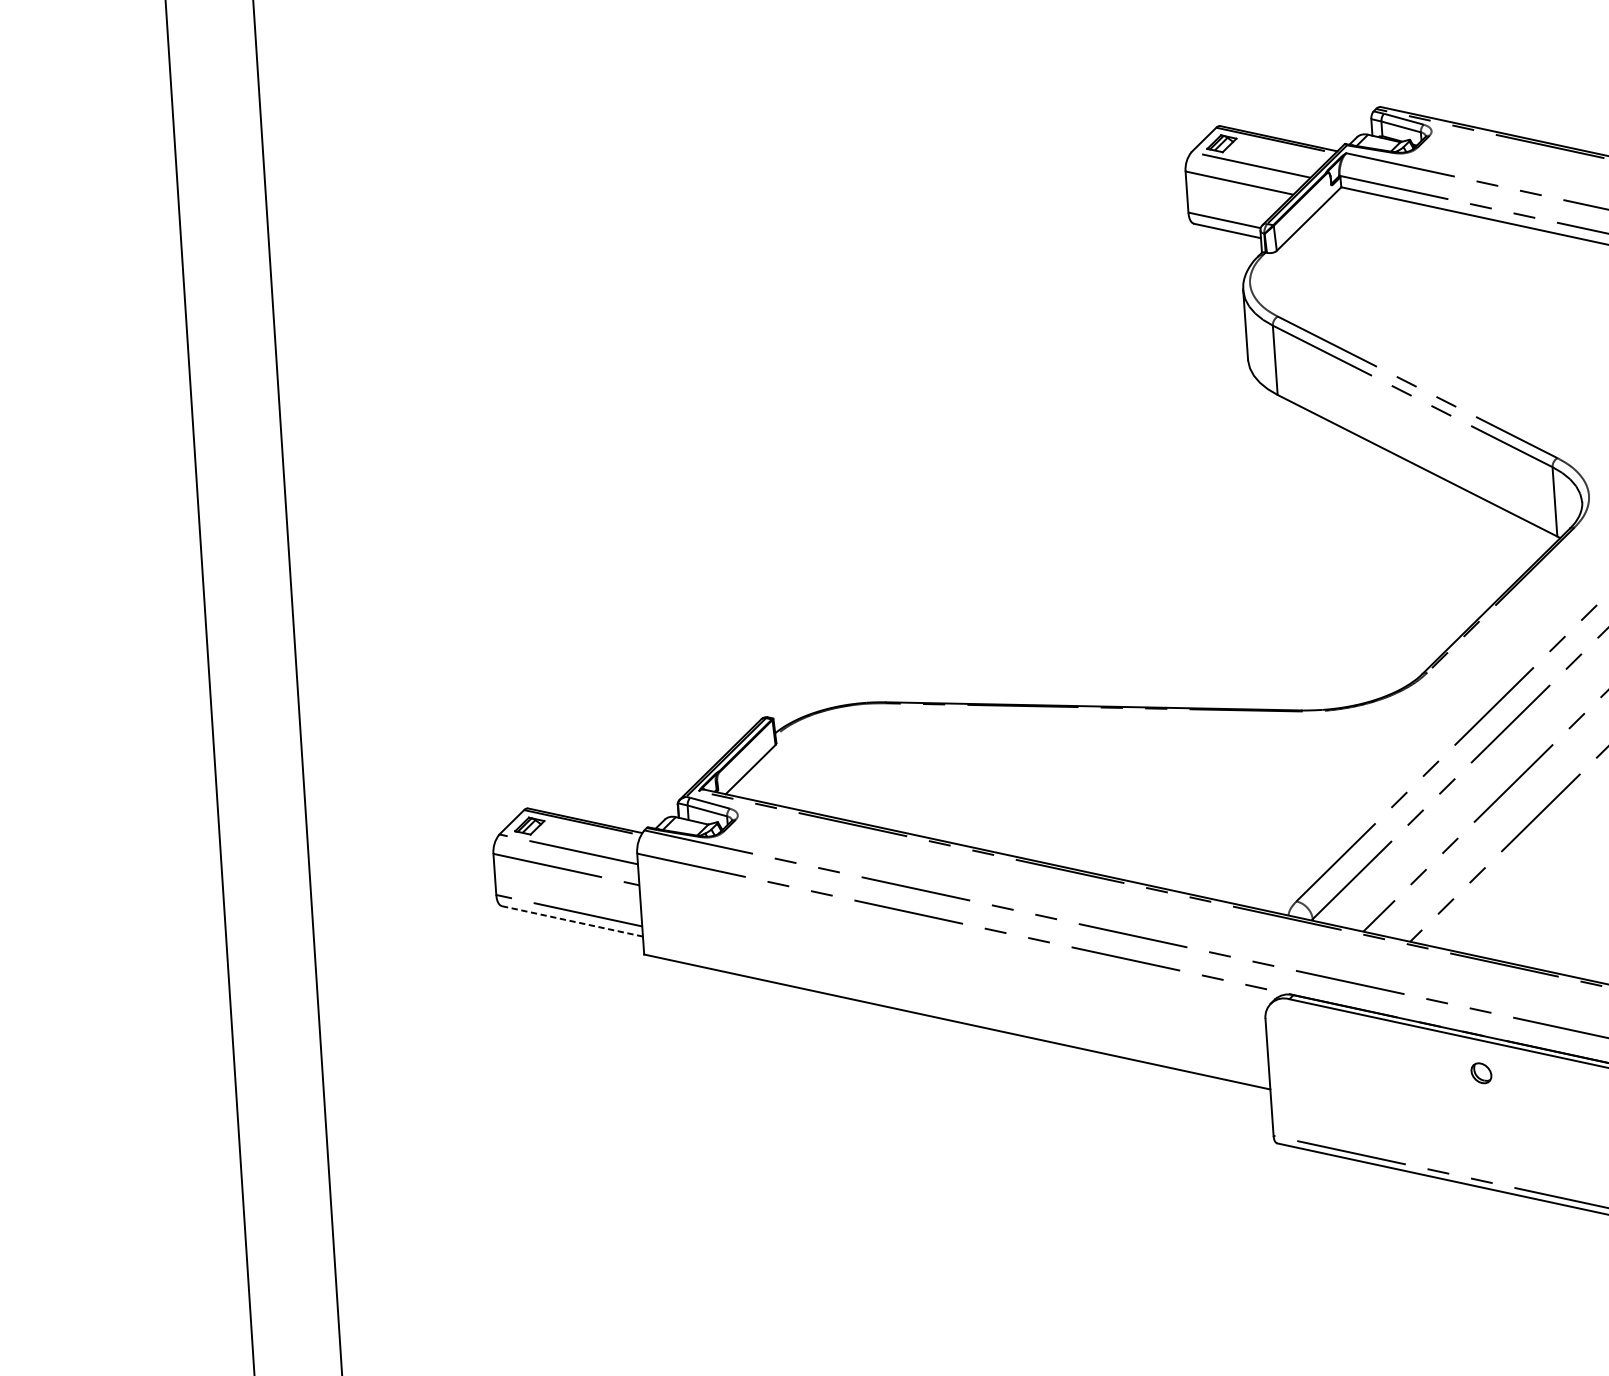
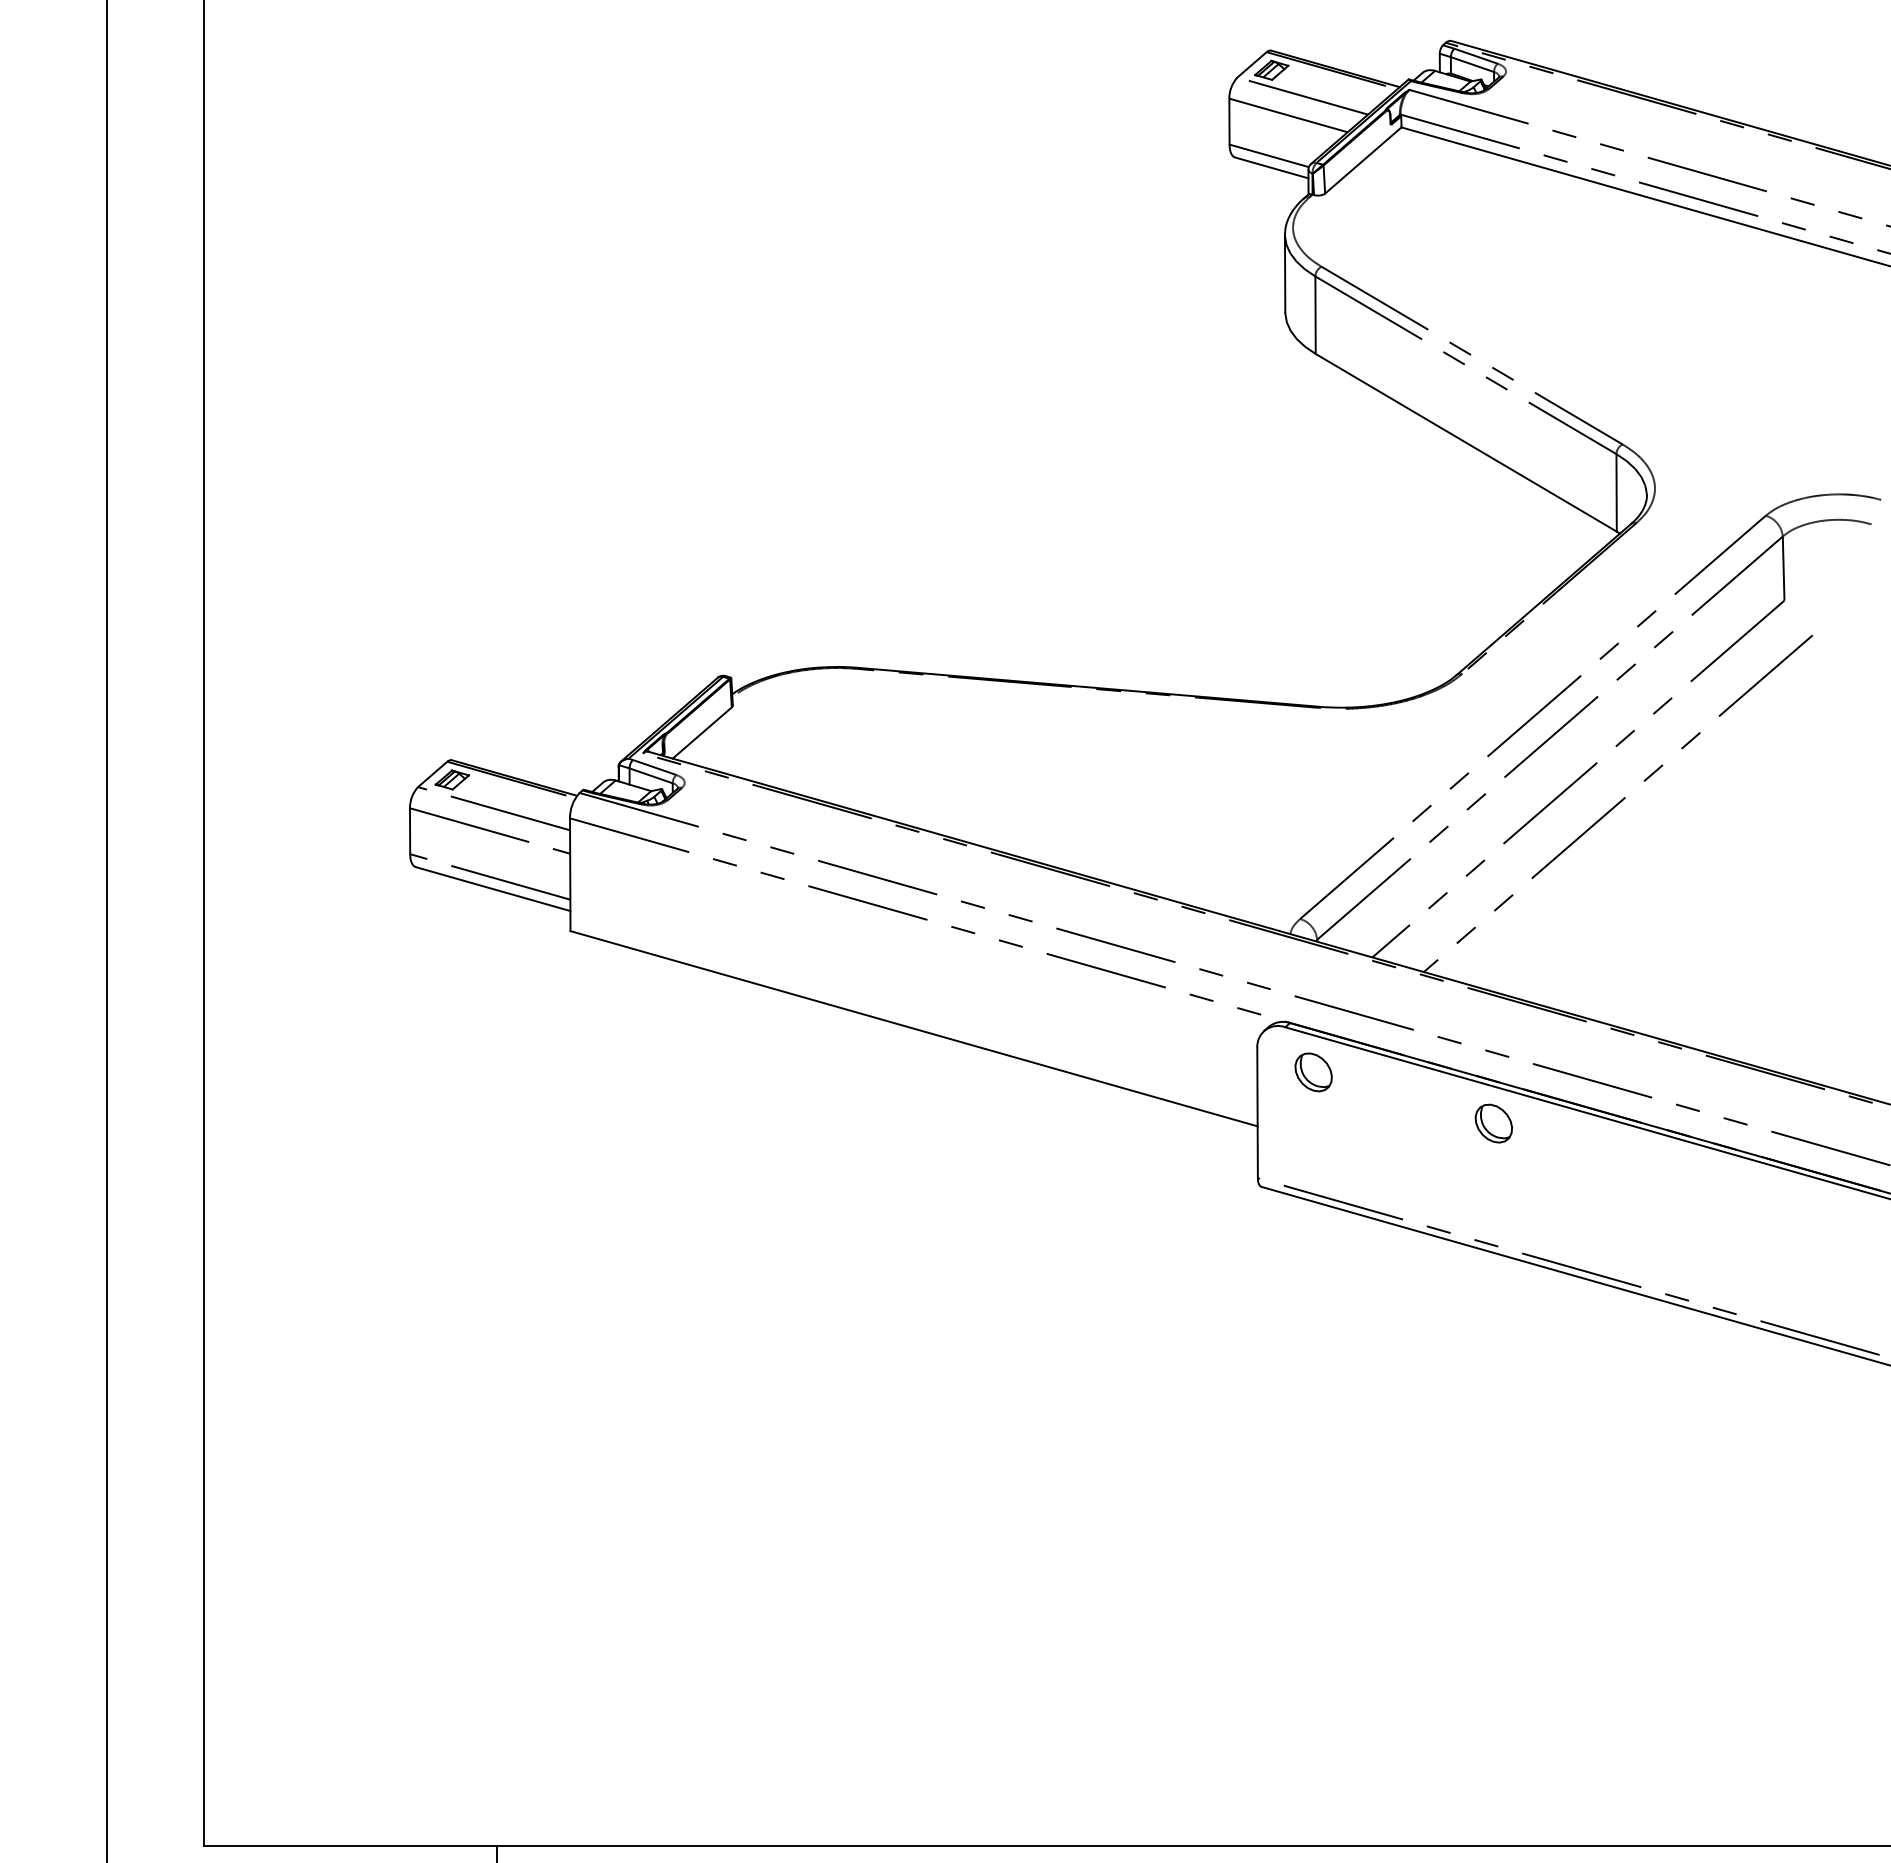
line: (572, 921) -> (493, 889), dashed -> solid
part: (1317, 1038) -> (1313, 1072), added
part: (1481, 1073) -> (1493, 1123), size x1.67

